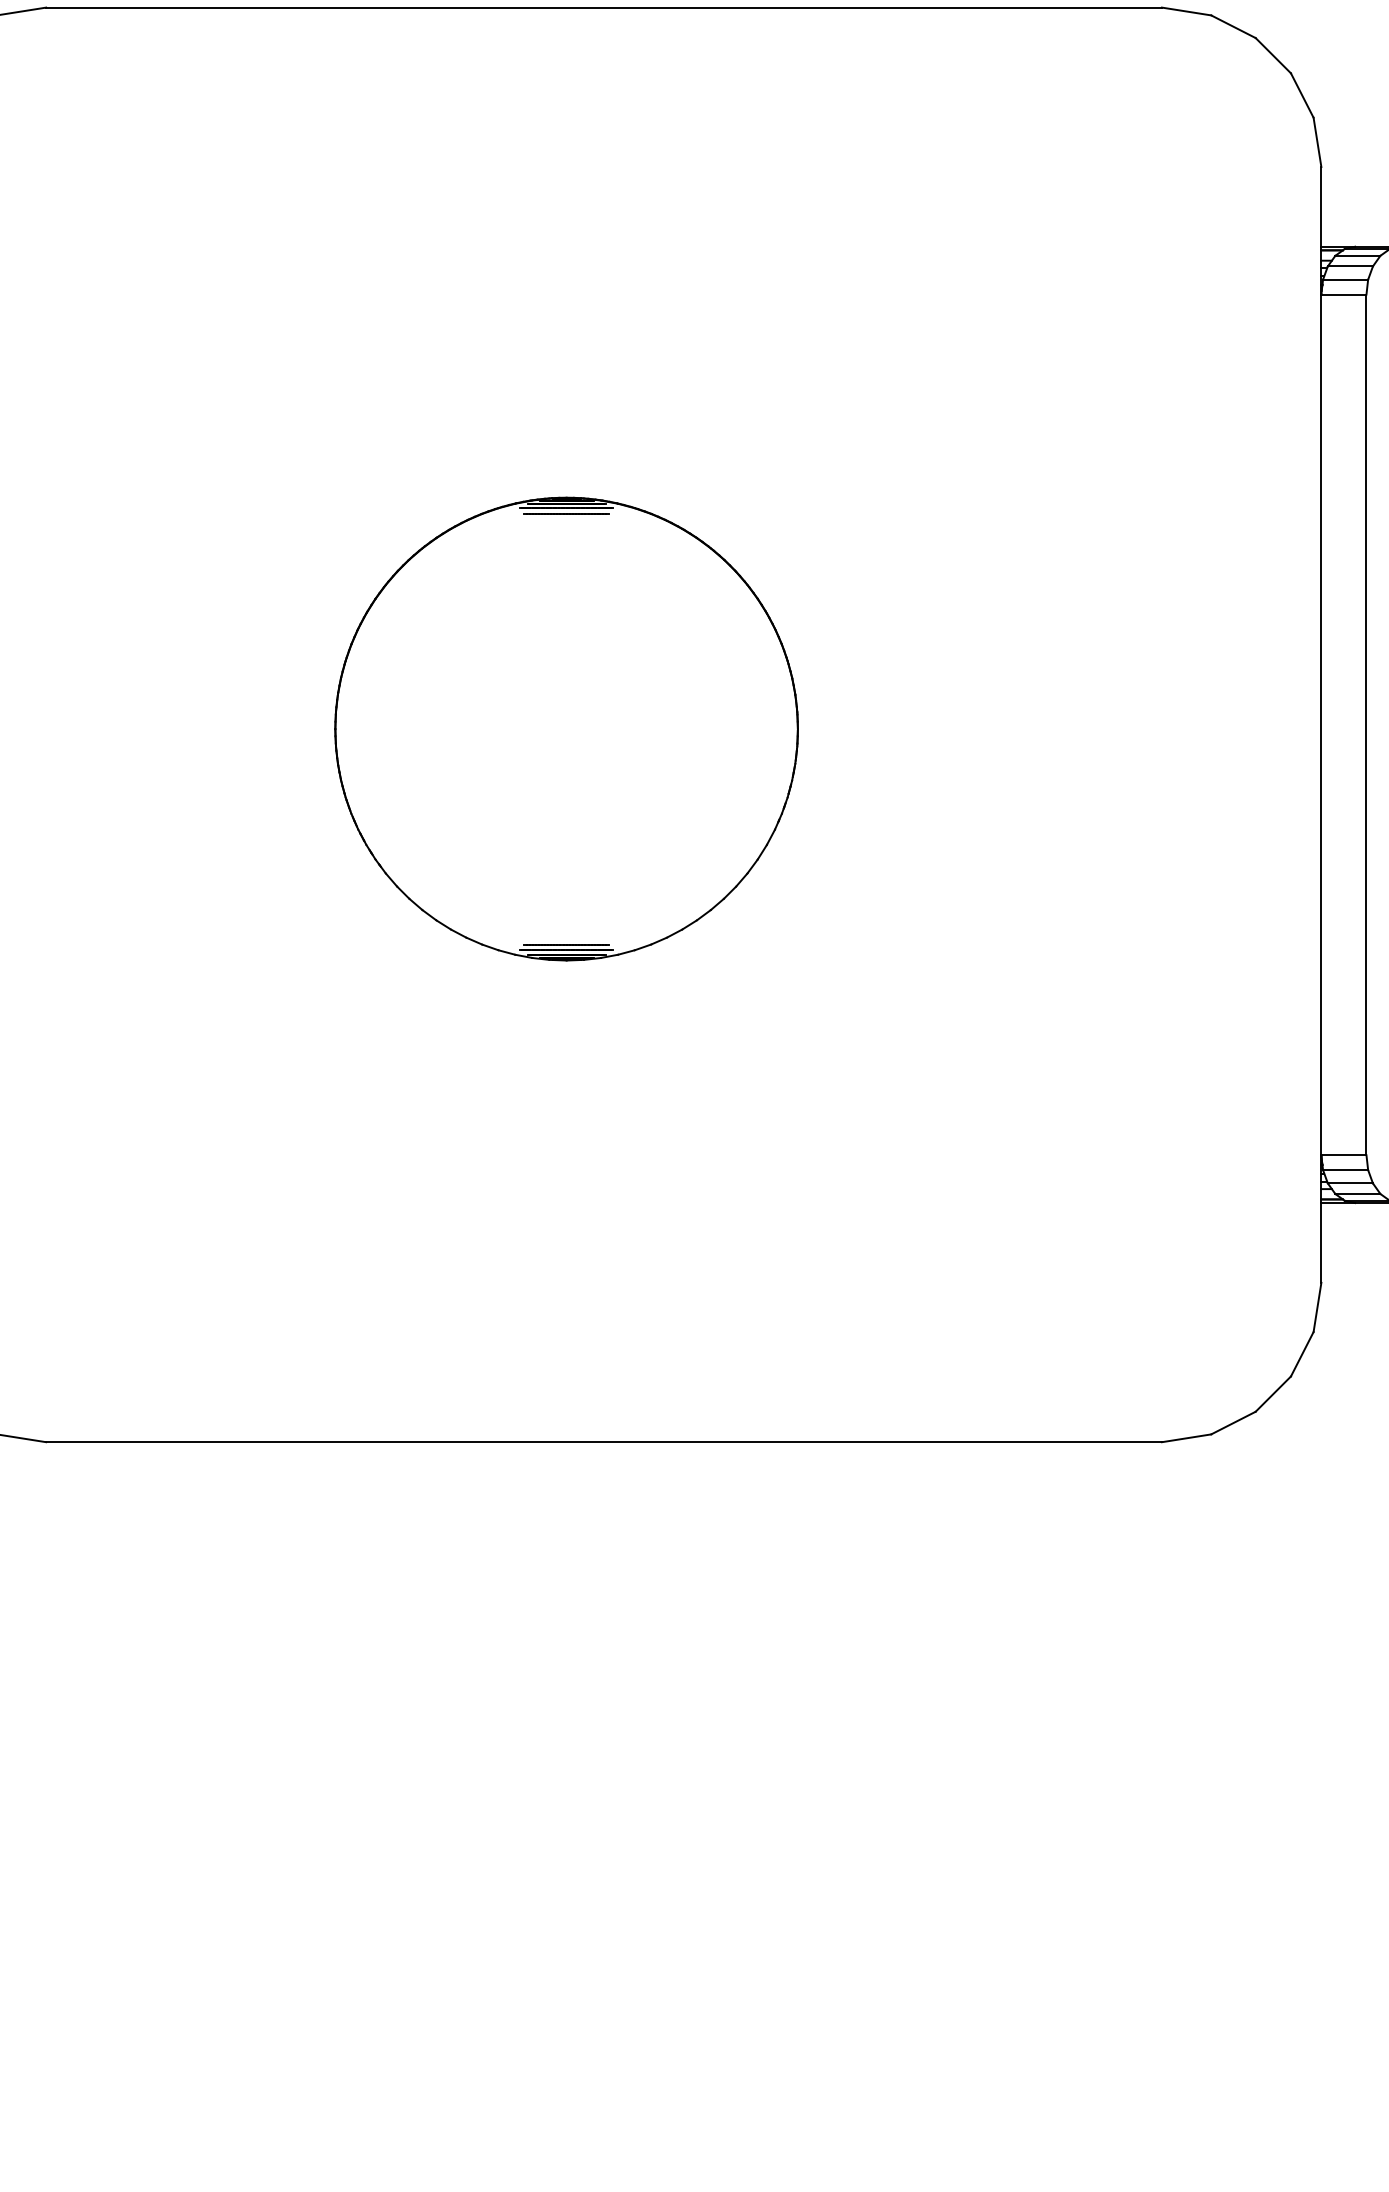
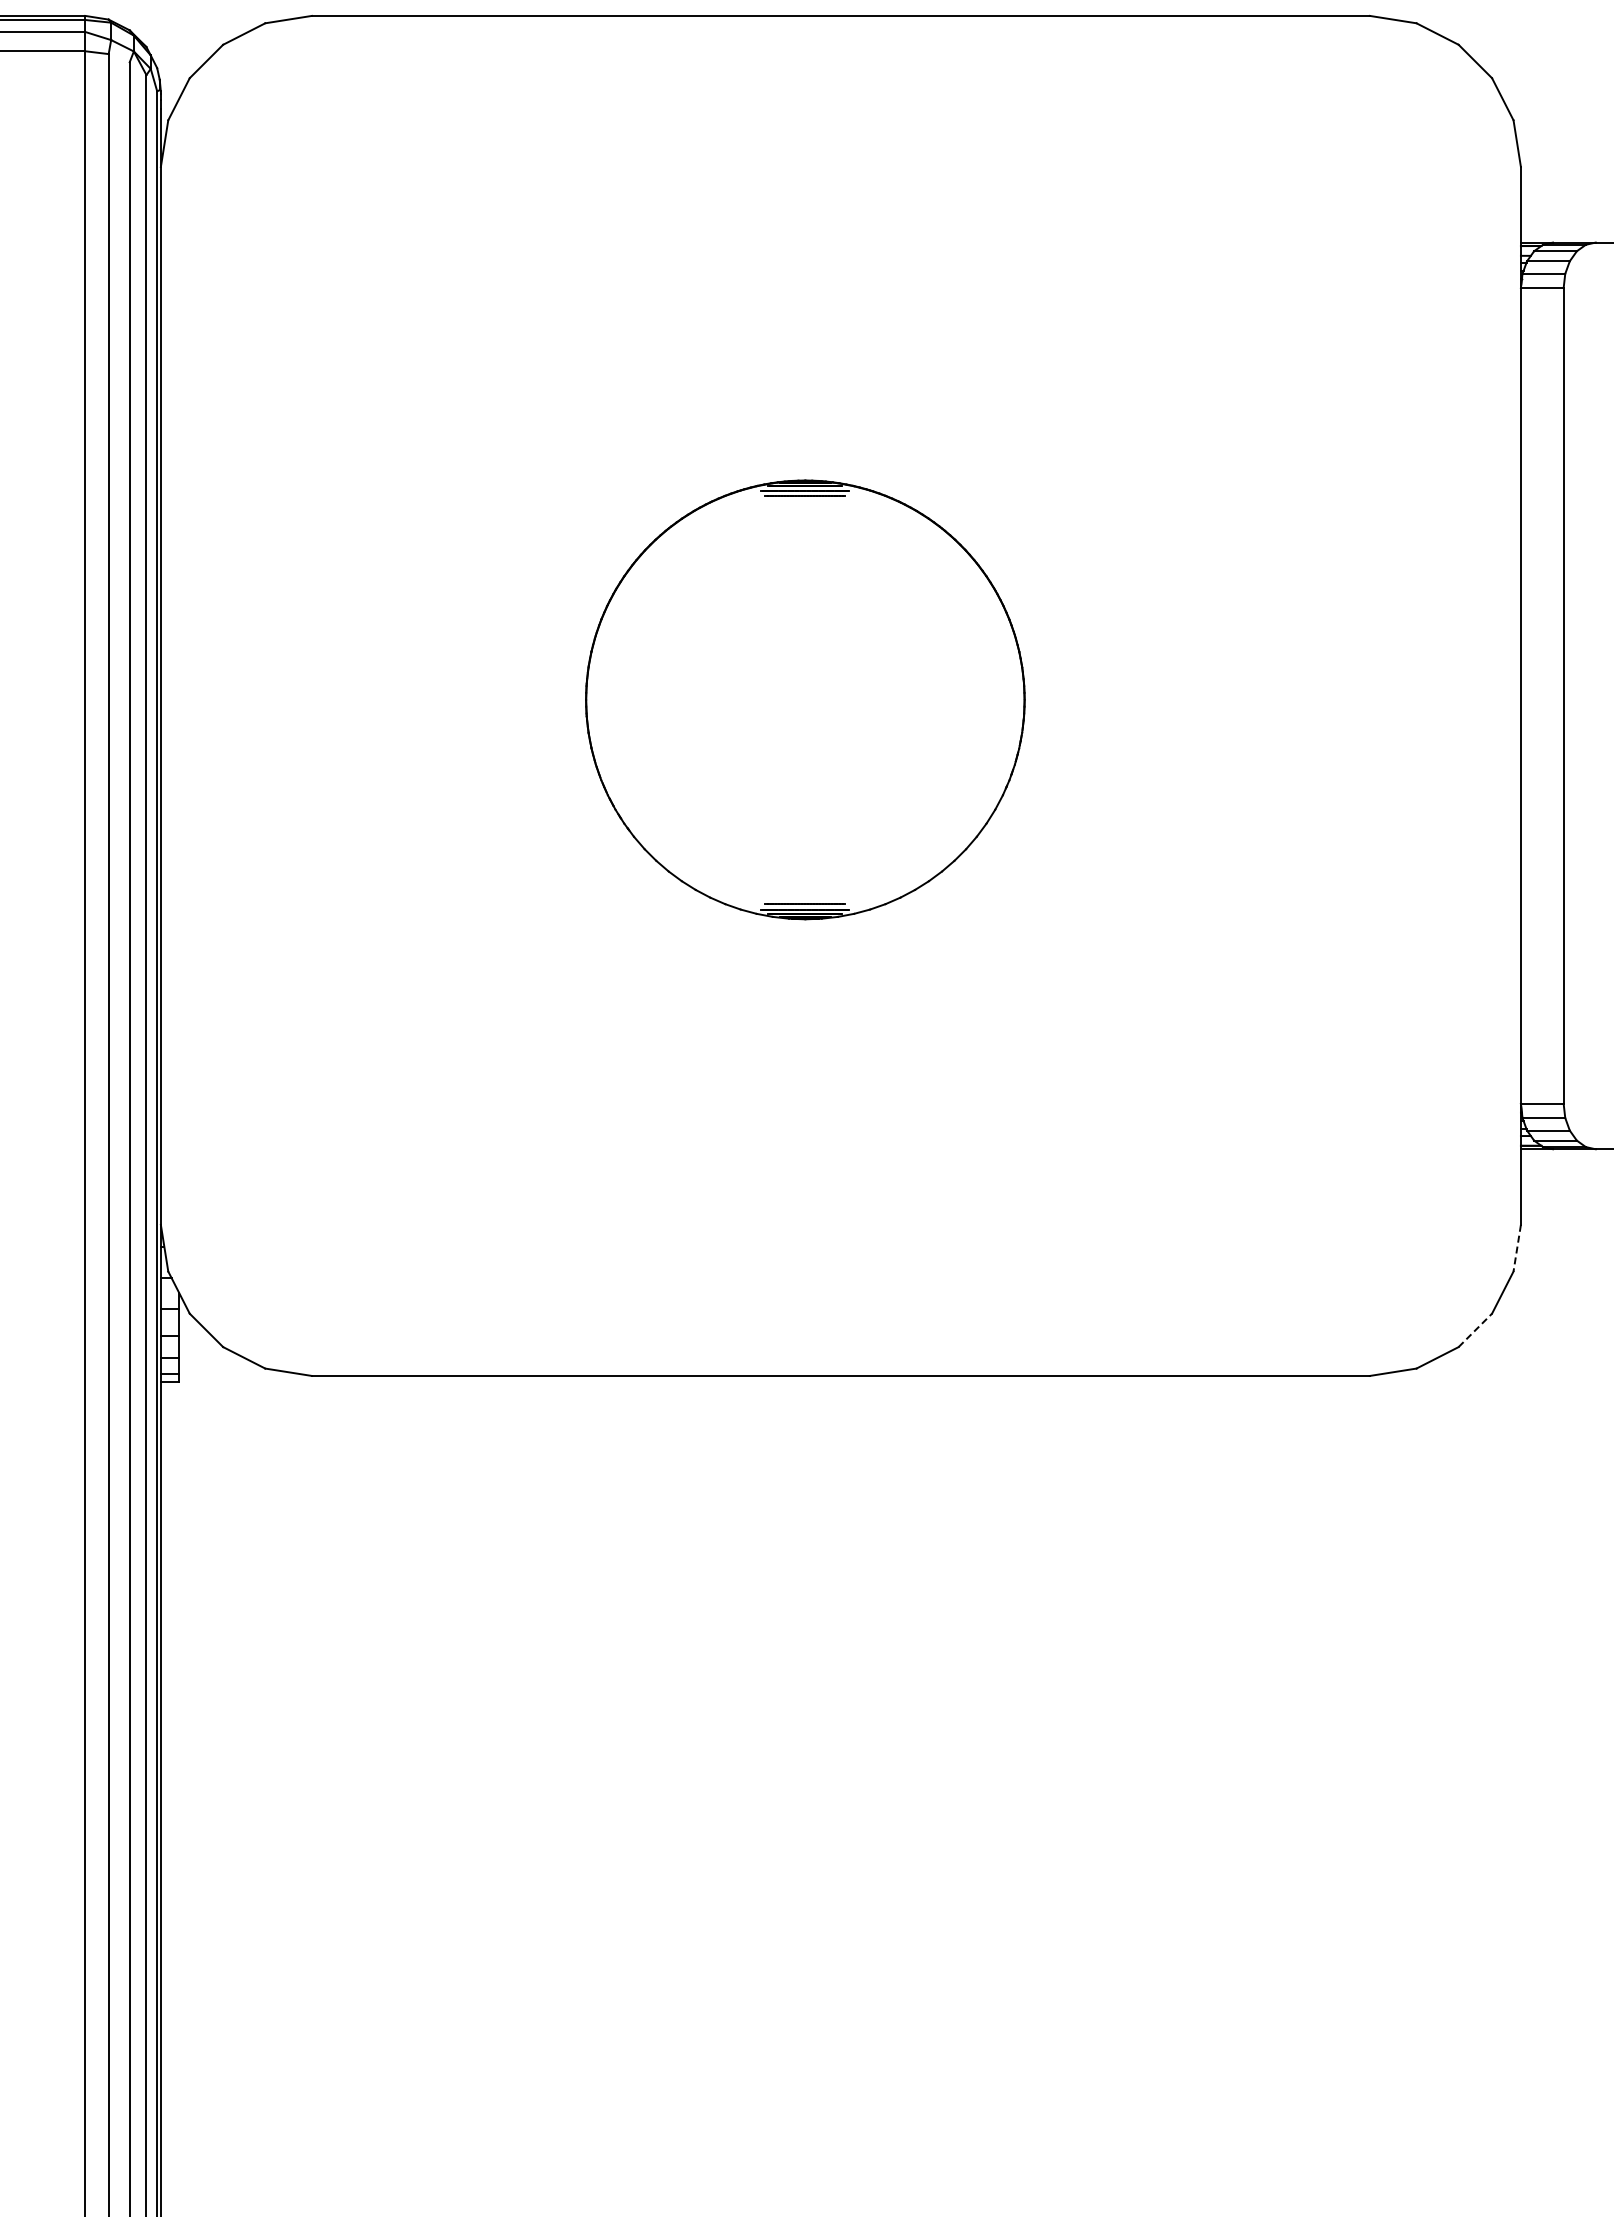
line: (1317, 1307) -> (1517, 1248), solid -> dashed
line: (1273, 1394) -> (1475, 1330), solid -> dashed

